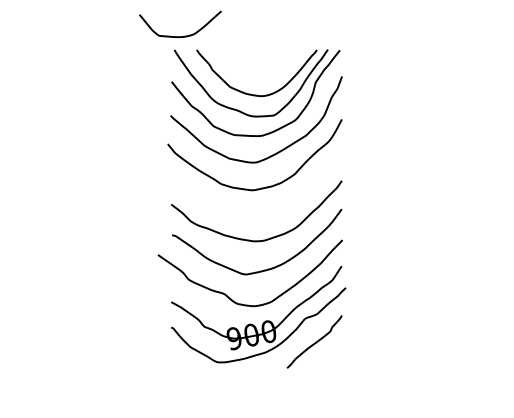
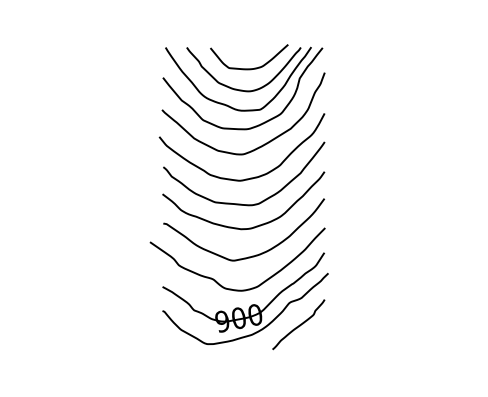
curve: (180, 36) -> (249, 68), moved
curve: (254, 214) -> (241, 203), added

